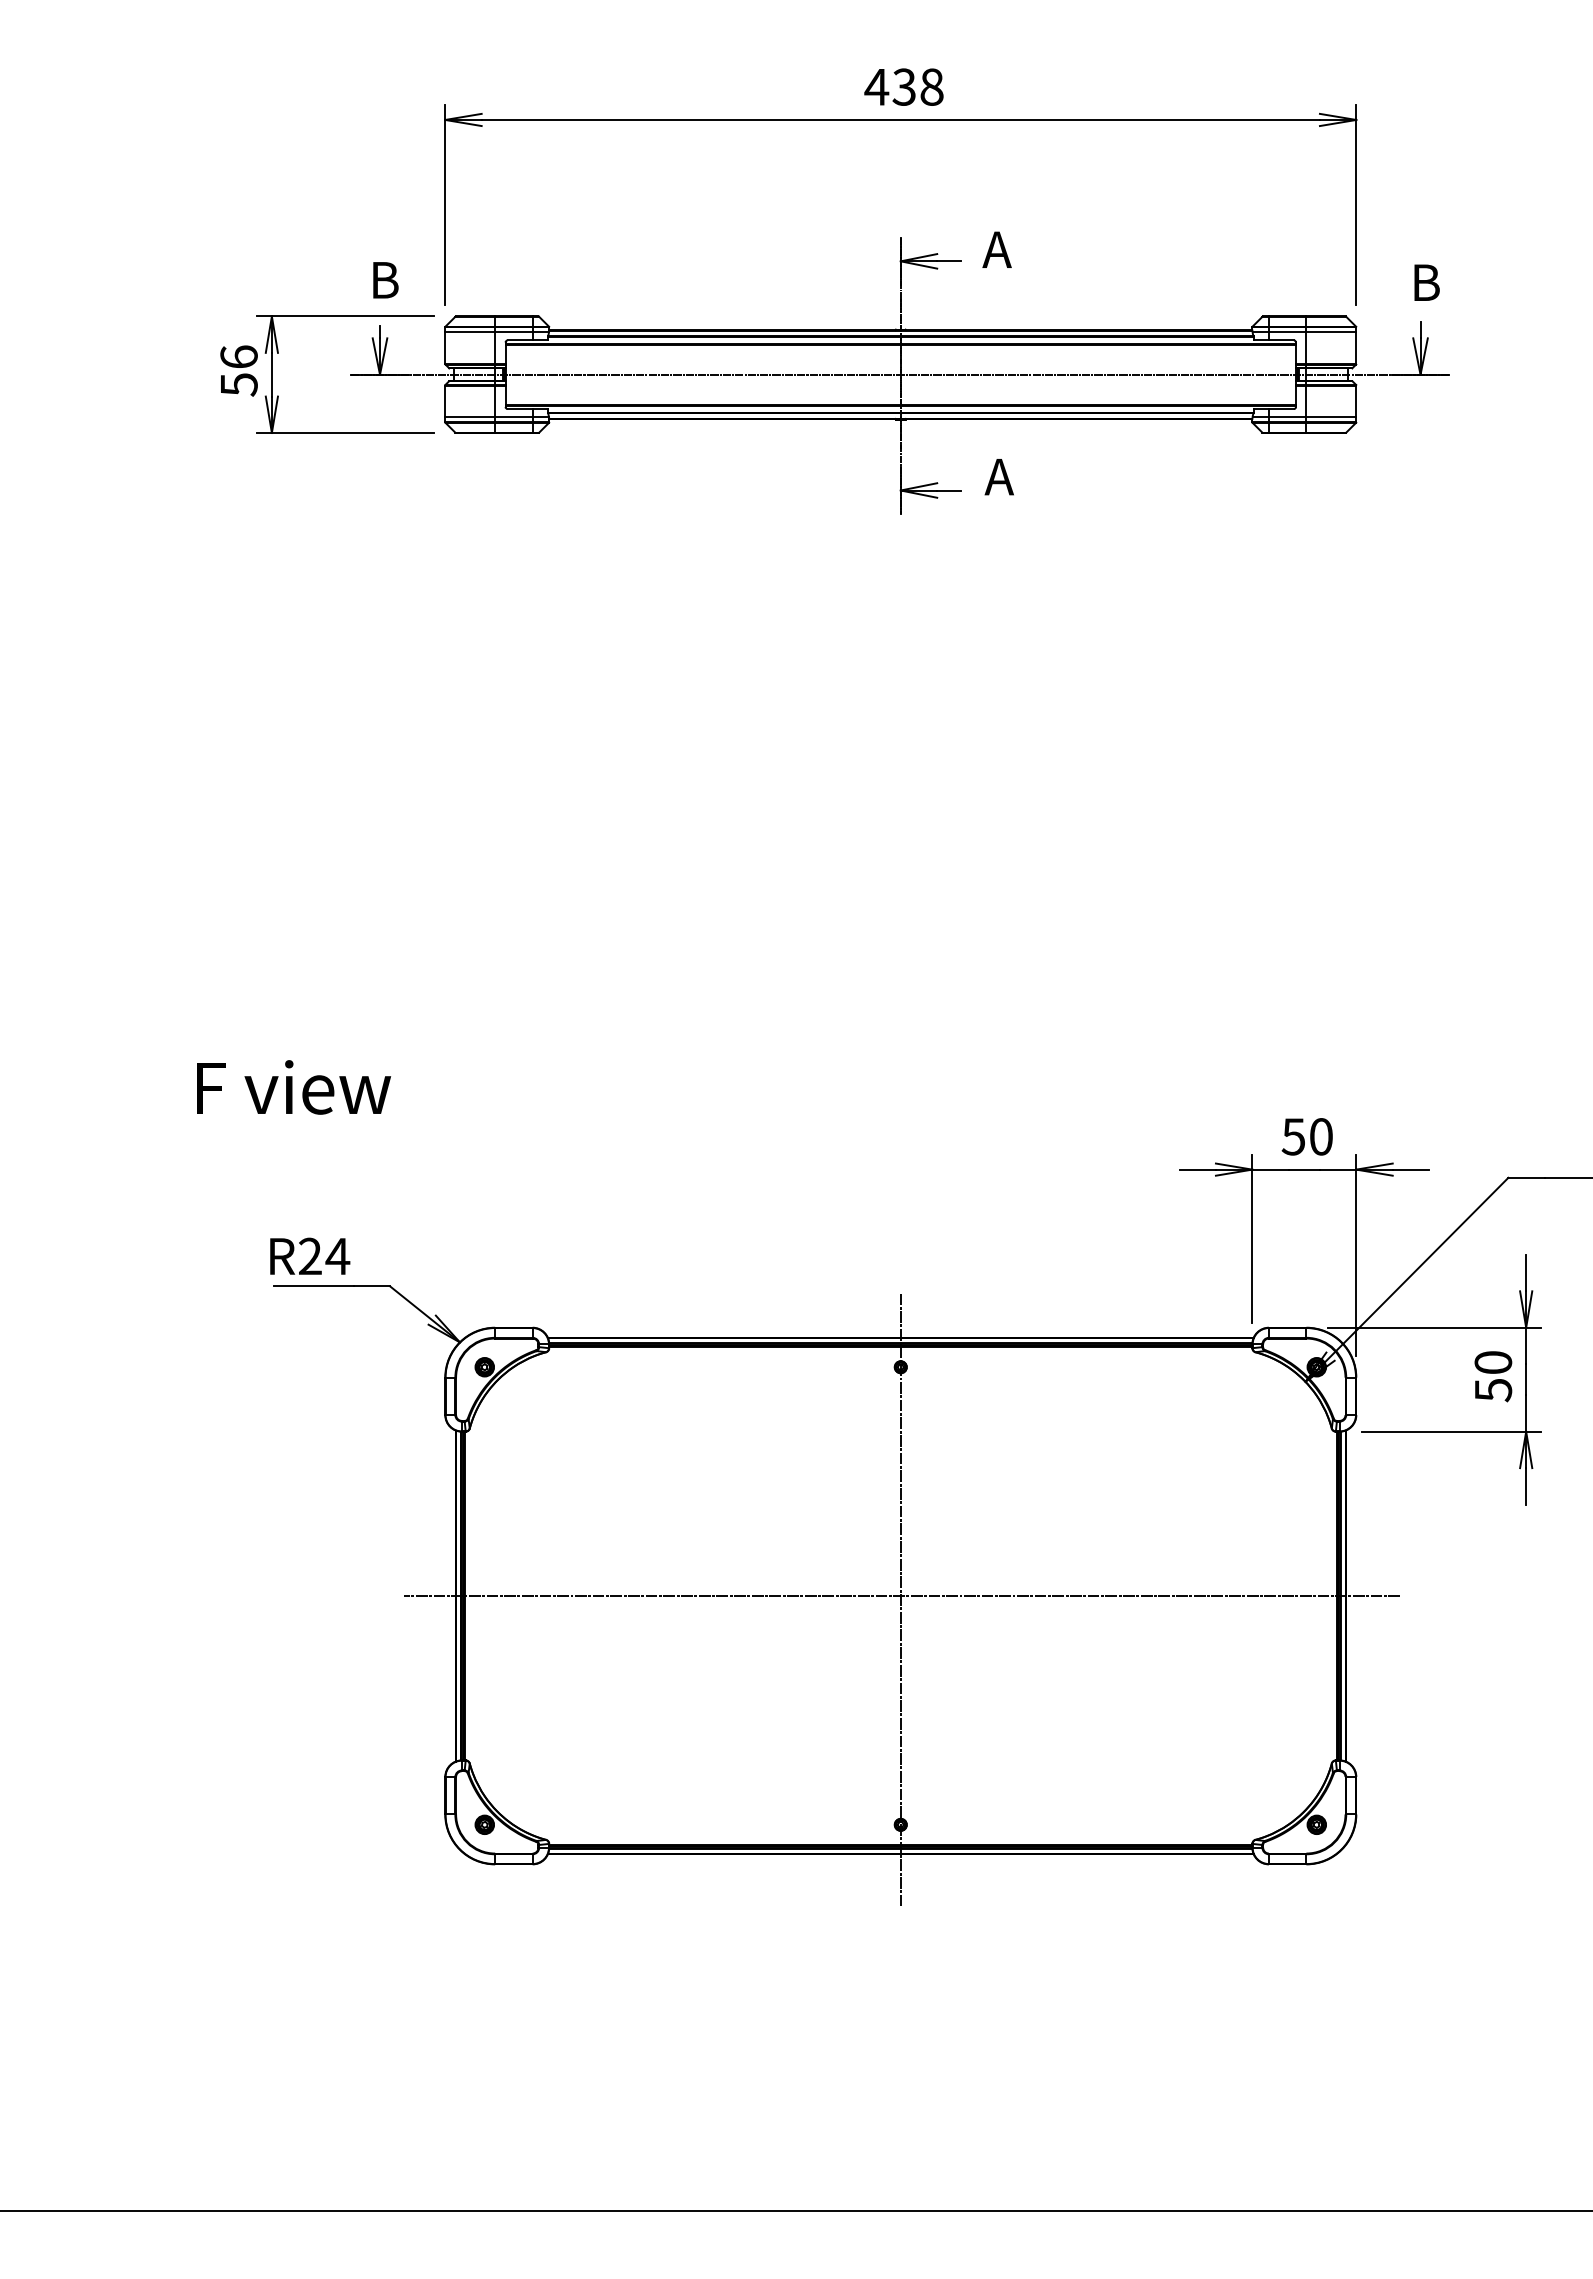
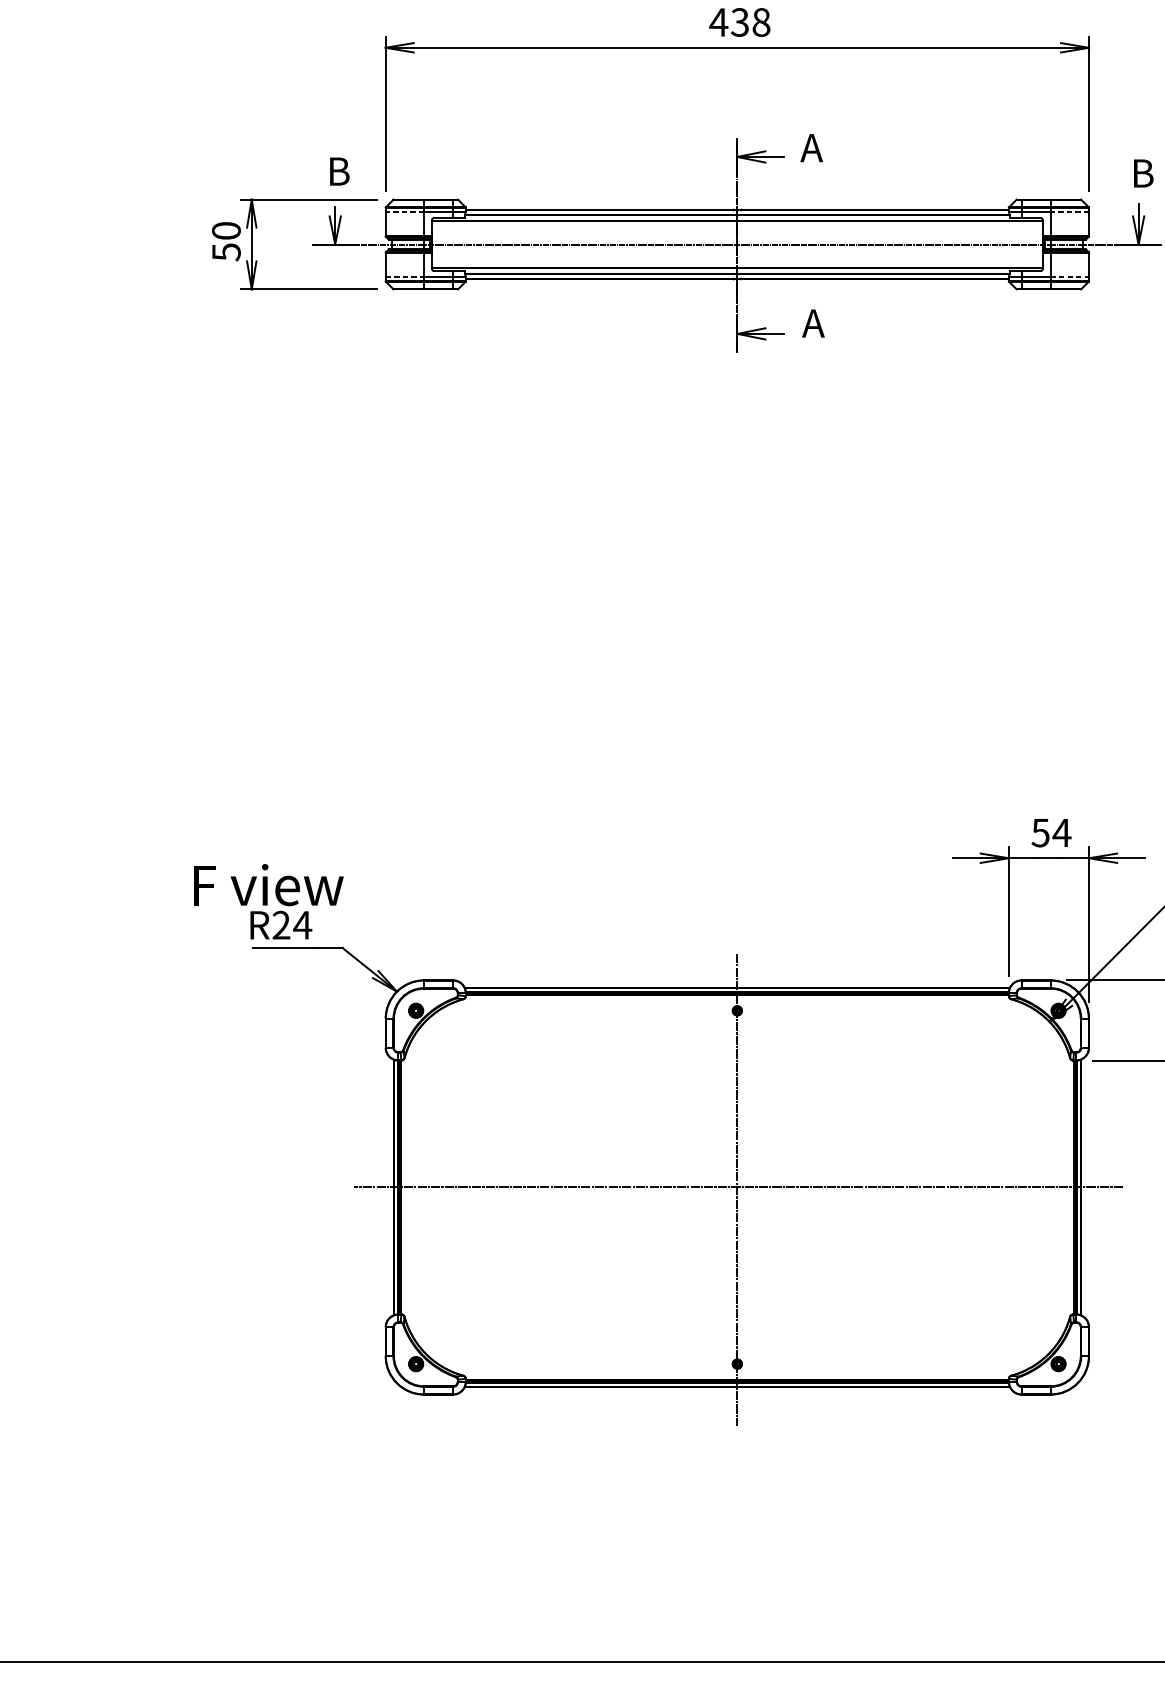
line: (470, 332) -> (405, 211), solid -> dashed
line: (1331, 332) -> (1069, 211), solid -> dashed
text: (238, 356) -> (225, 230), 56 -> 50
line: (470, 417) -> (405, 277), solid -> dashed
line: (1331, 417) -> (1069, 277), solid -> dashed
text: (294, 1087) -> (269, 885), moved
text: (1320, 1136) -> (1061, 832), 50 -> 54

